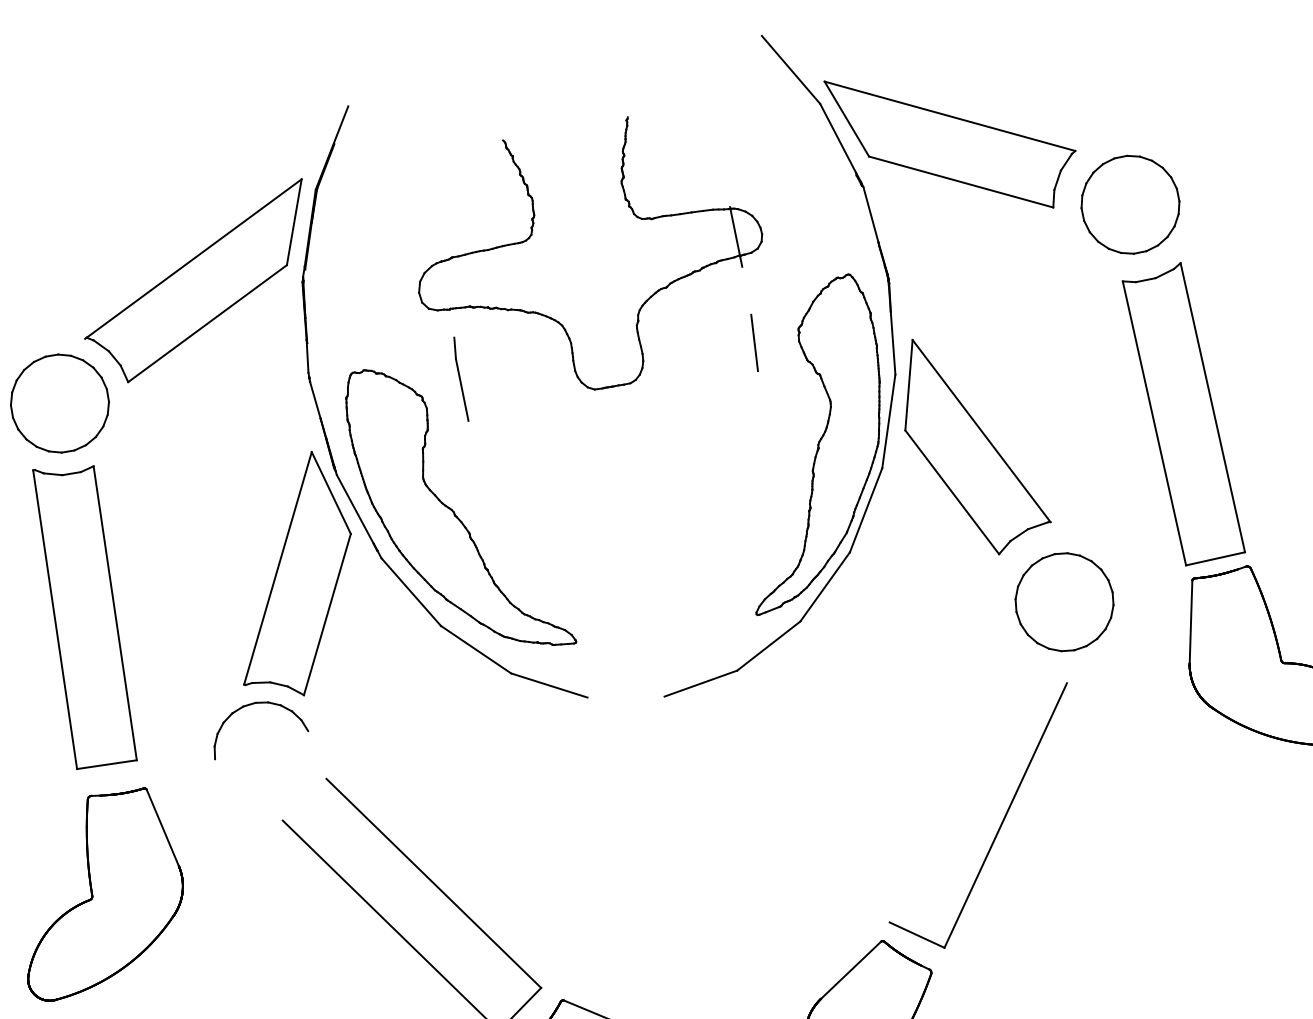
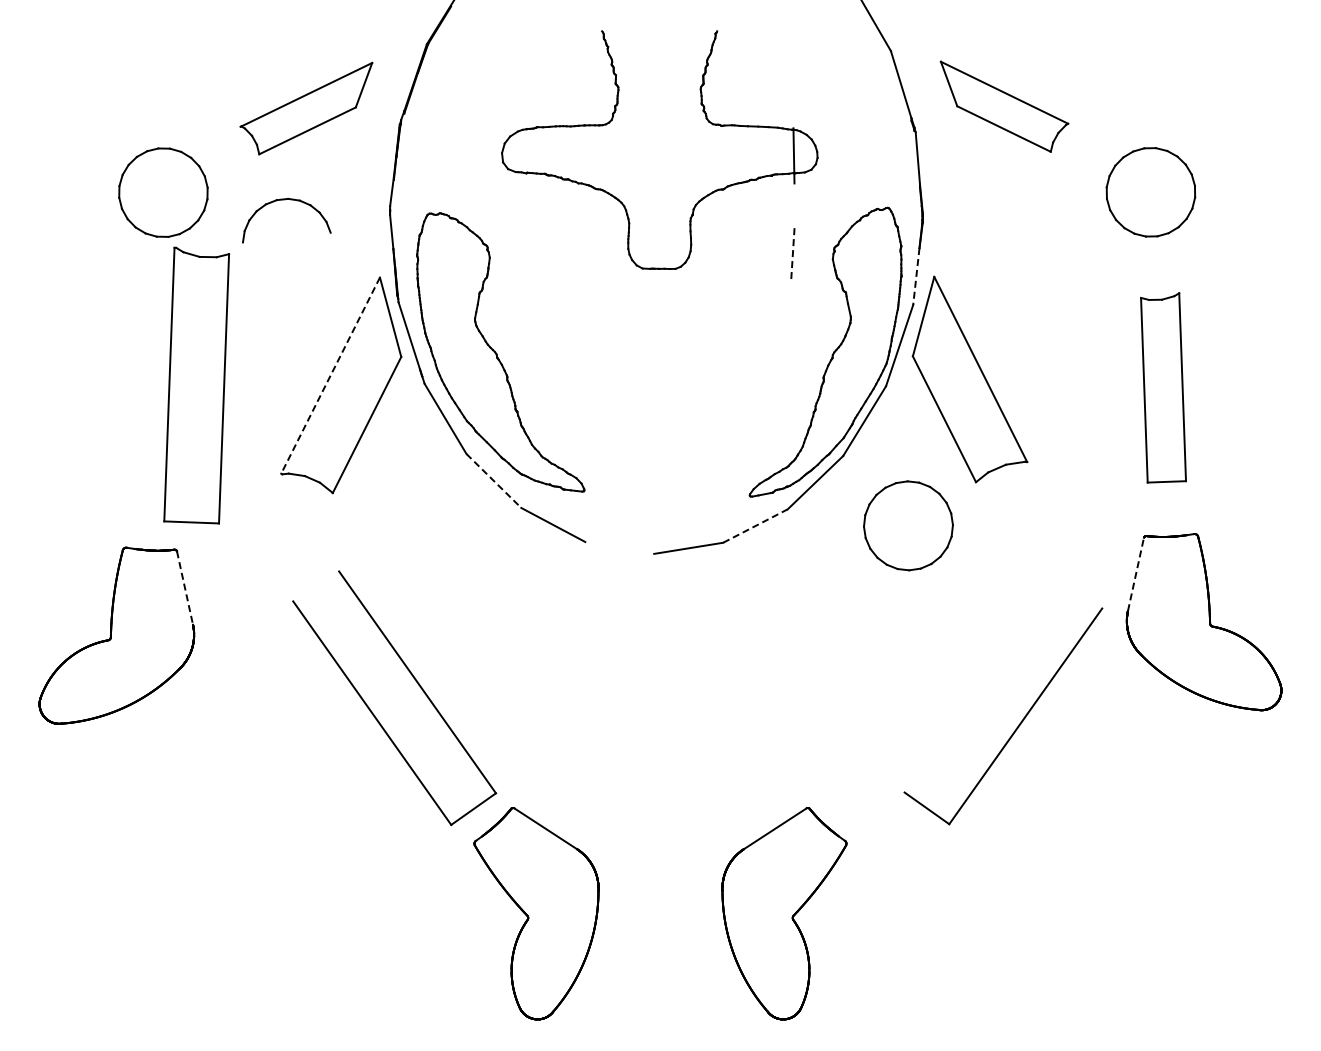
part: (954, 141) -> (1004, 106), size x0.6
part: (198, 283) -> (306, 108), size x0.6
line: (754, 343) -> (792, 253), solid -> dashed
line: (893, 343) -> (916, 276), solid -> dashed
line: (460, 379) -> (524, 237), removed
part: (1183, 413) -> (1163, 387), size x0.7
line: (277, 568) -> (330, 375), solid -> dashed
part: (1064, 601) -> (908, 525), moved
part: (84, 615) -> (196, 385), moved
line: (1190, 622) -> (1135, 574), solid -> dashed
line: (768, 645) -> (755, 525), solid -> dashed
line: (476, 650) -> (494, 481), solid -> dashed
part: (252, 705) -> (285, 200), moved
part: (999, 825) -> (1018, 724), moved
line: (163, 828) -> (185, 588), solid -> dashed

